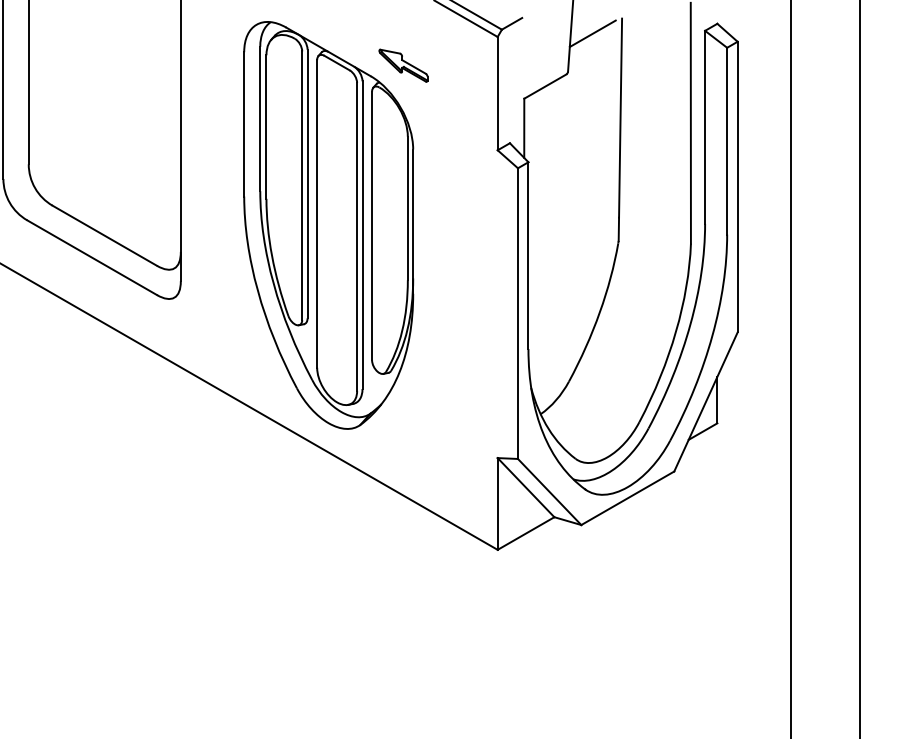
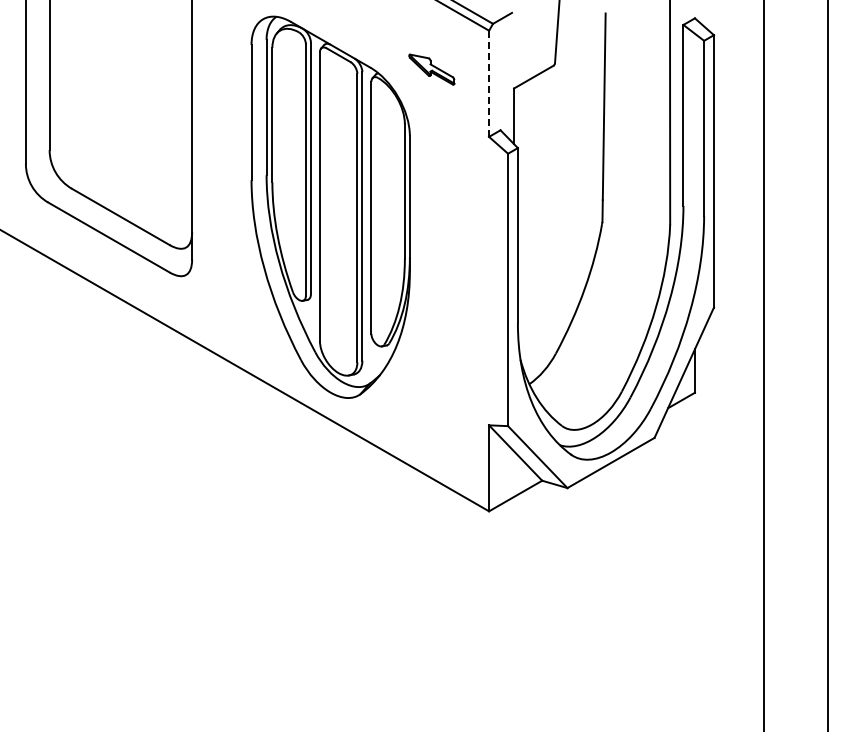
line: (592, 33) -> (577, 27), removed
part: (403, 65) -> (431, 69), moved
line: (498, 93) -> (489, 83), solid -> dashed

